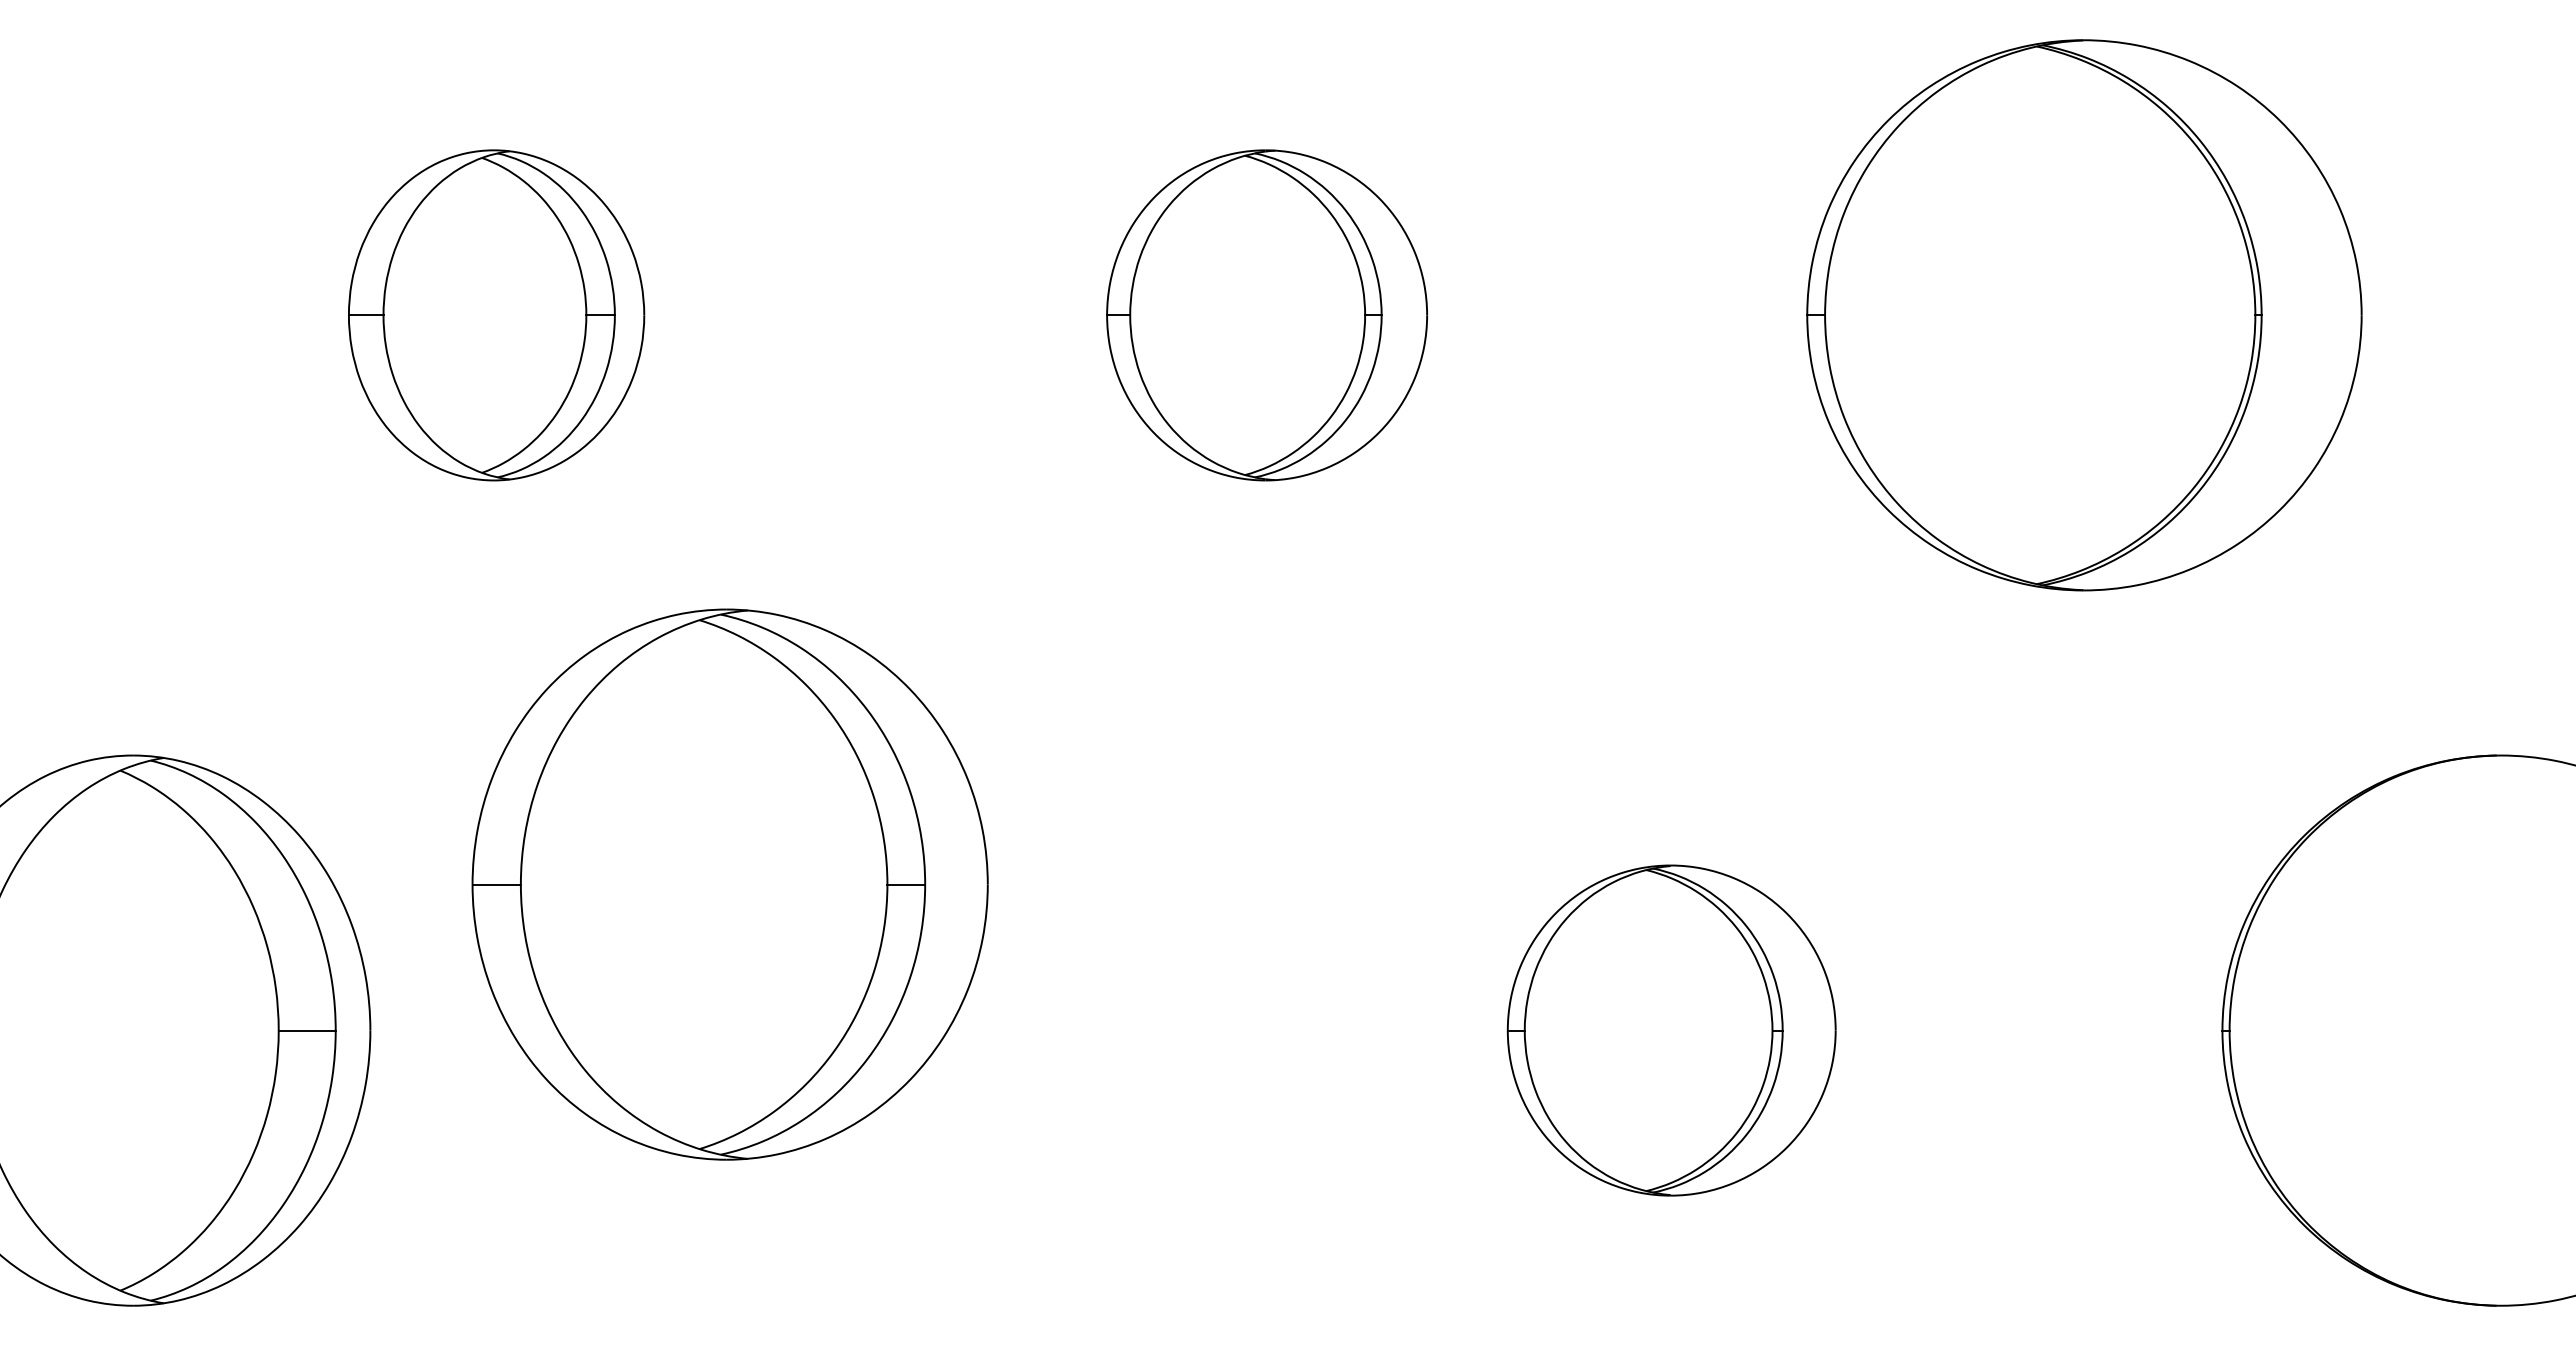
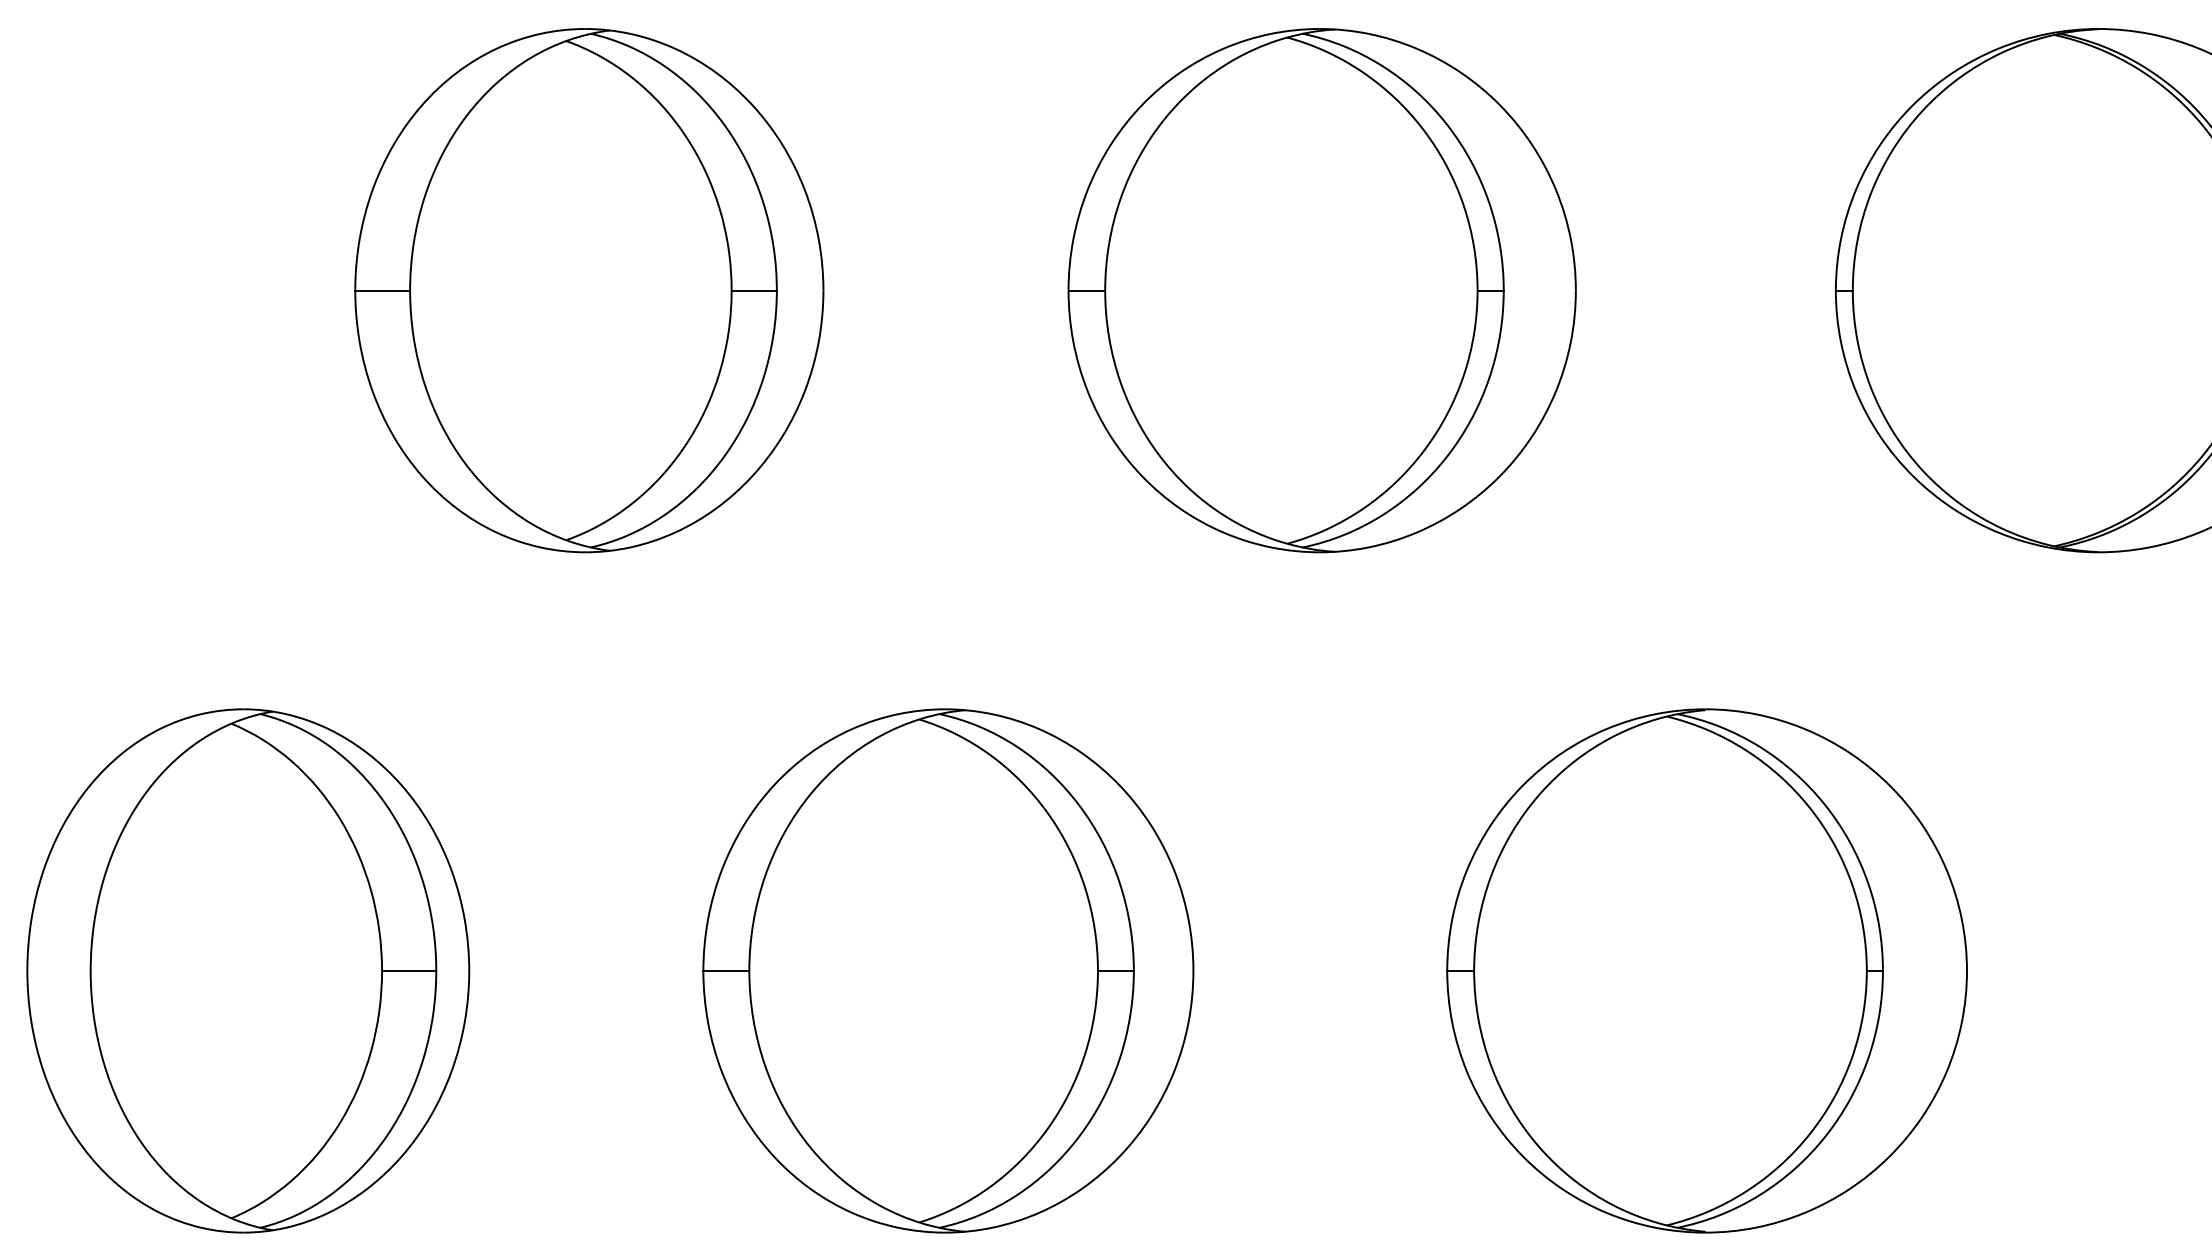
part: (496, 315) -> (589, 290), size x1.67
part: (1266, 315) -> (1321, 290), size x1.67
part: (729, 884) -> (947, 970), moved
part: (1671, 1030) -> (1706, 970), size x1.67

